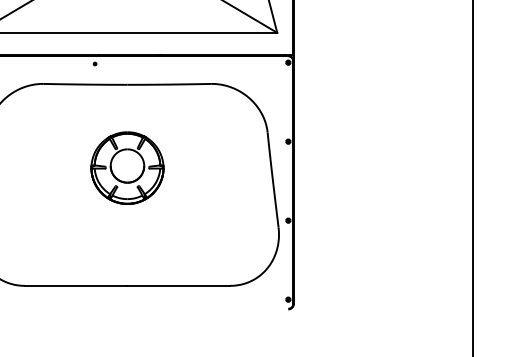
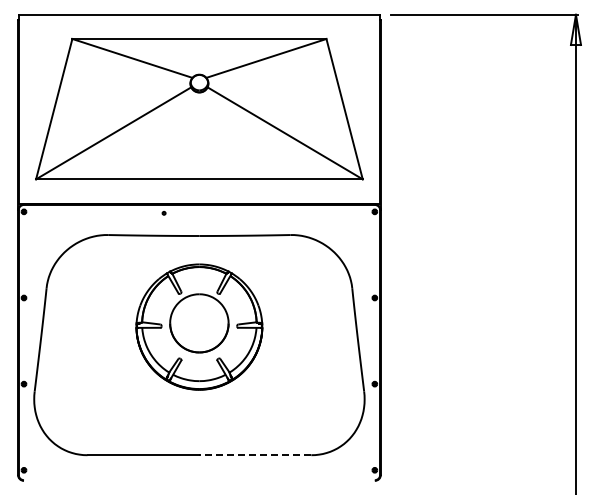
part: (127, 167) -> (199, 326), size x1.6
line: (178, 286) -> (255, 455), solid -> dashed

